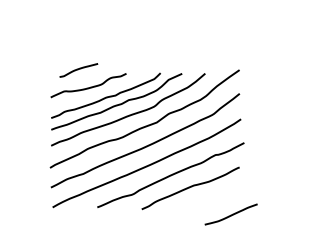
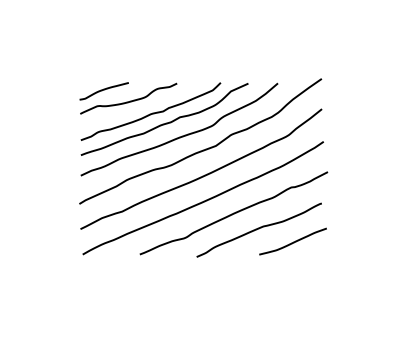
curve: (78, 69) -> (103, 90), moved
curve: (231, 214) -> (293, 241), moved

